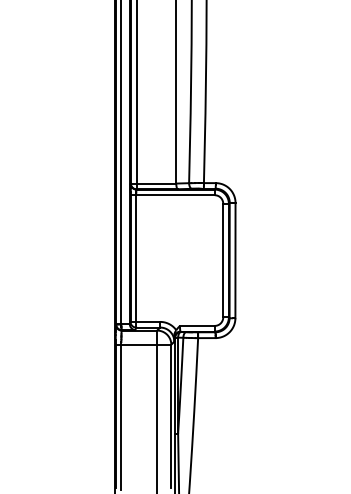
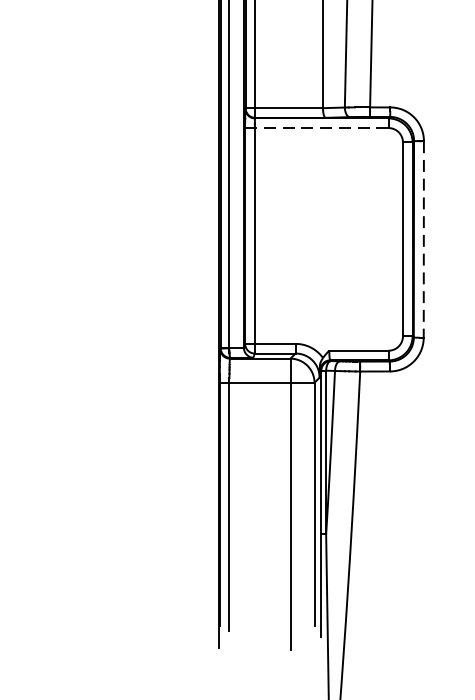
line: (173, 195) -> (318, 128), solid -> dashed
line: (235, 260) -> (423, 239), solid -> dashed

